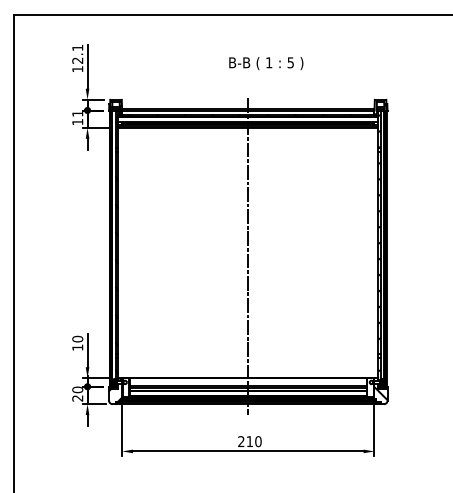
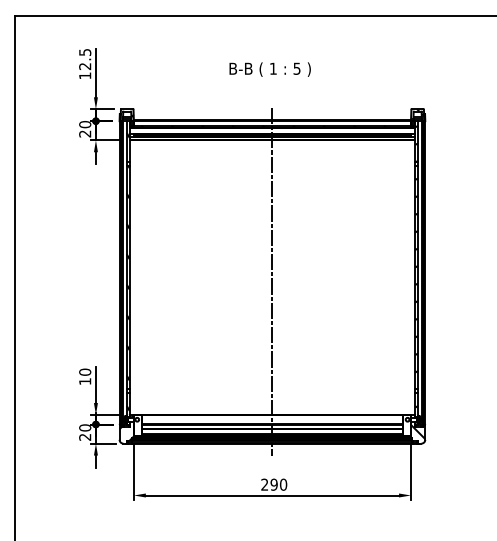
text: (78, 47) -> (85, 52), 12.1 -> 12.5
text: (265, 63) -> (269, 69), moved
text: (78, 118) -> (85, 129), 11 -> 20
text: (249, 441) -> (273, 484), 210 -> 290

